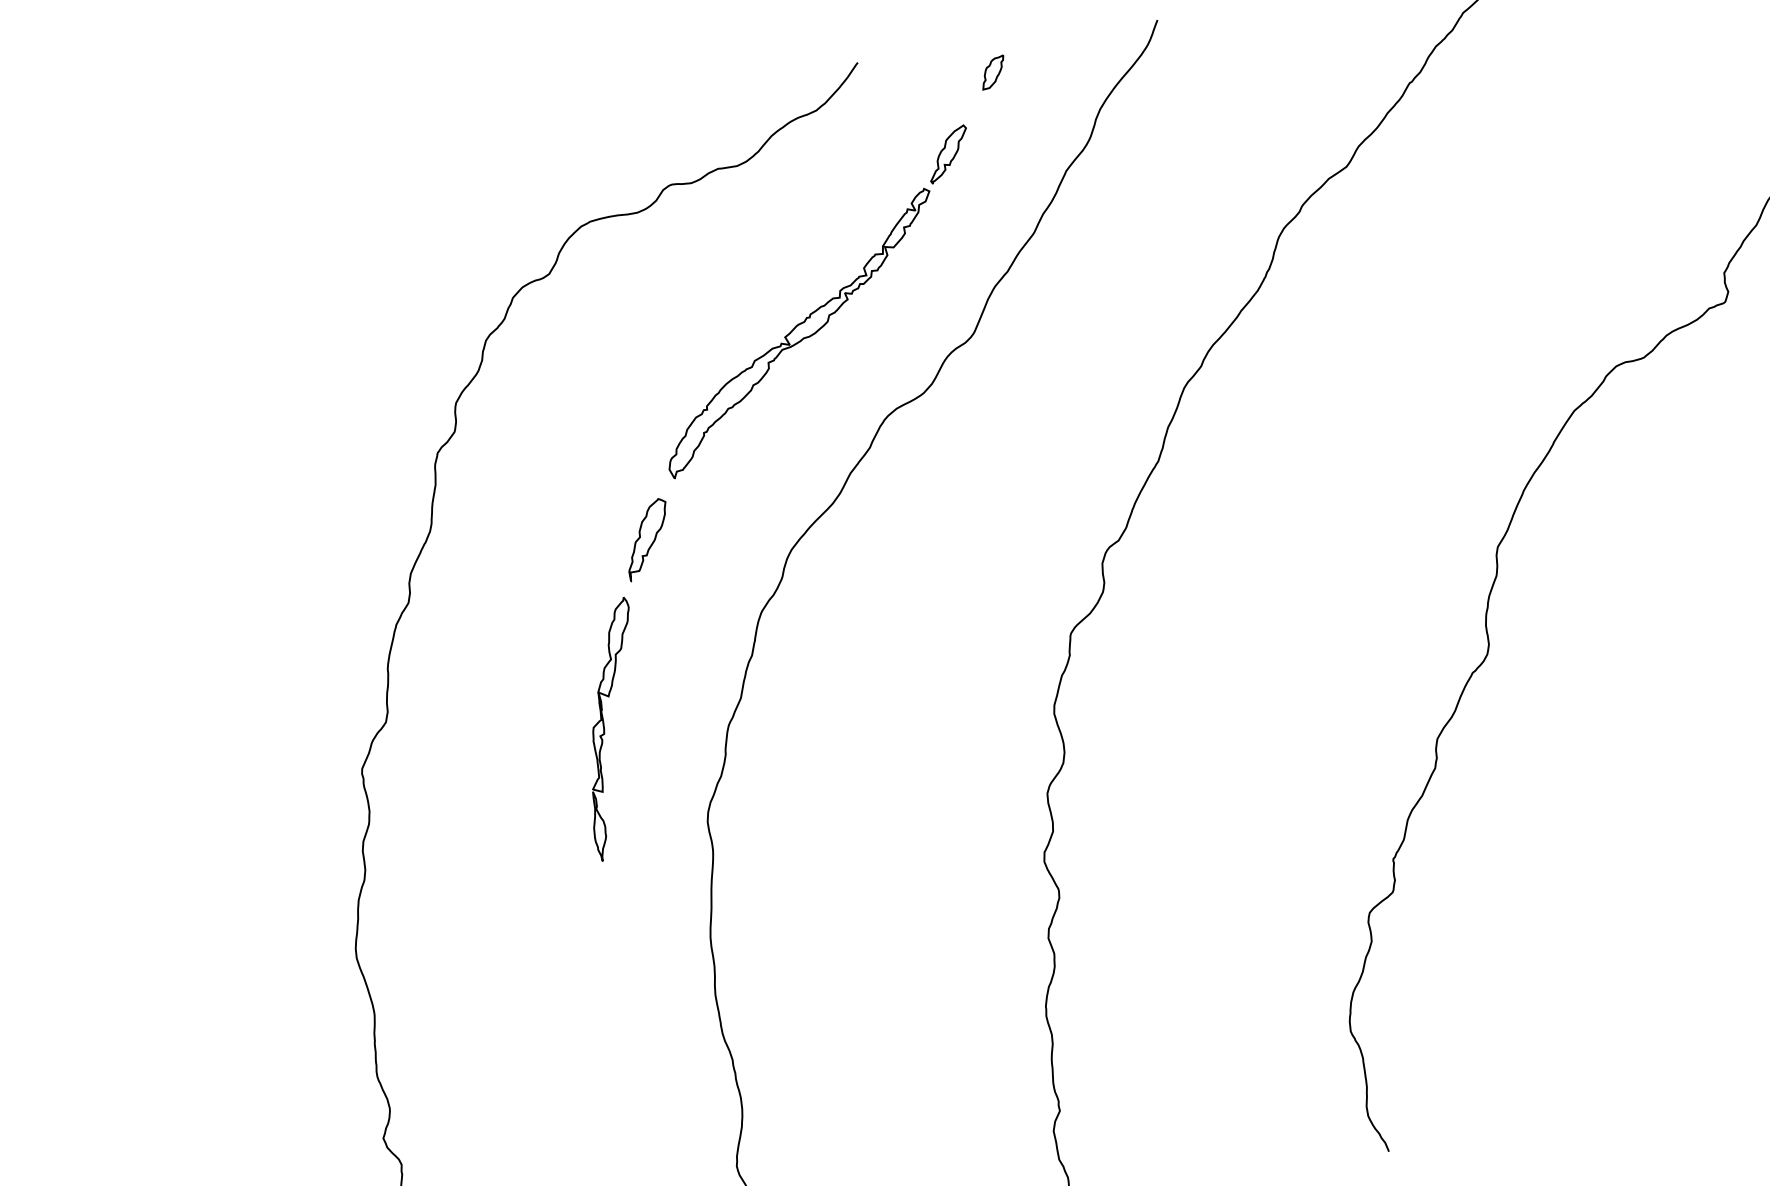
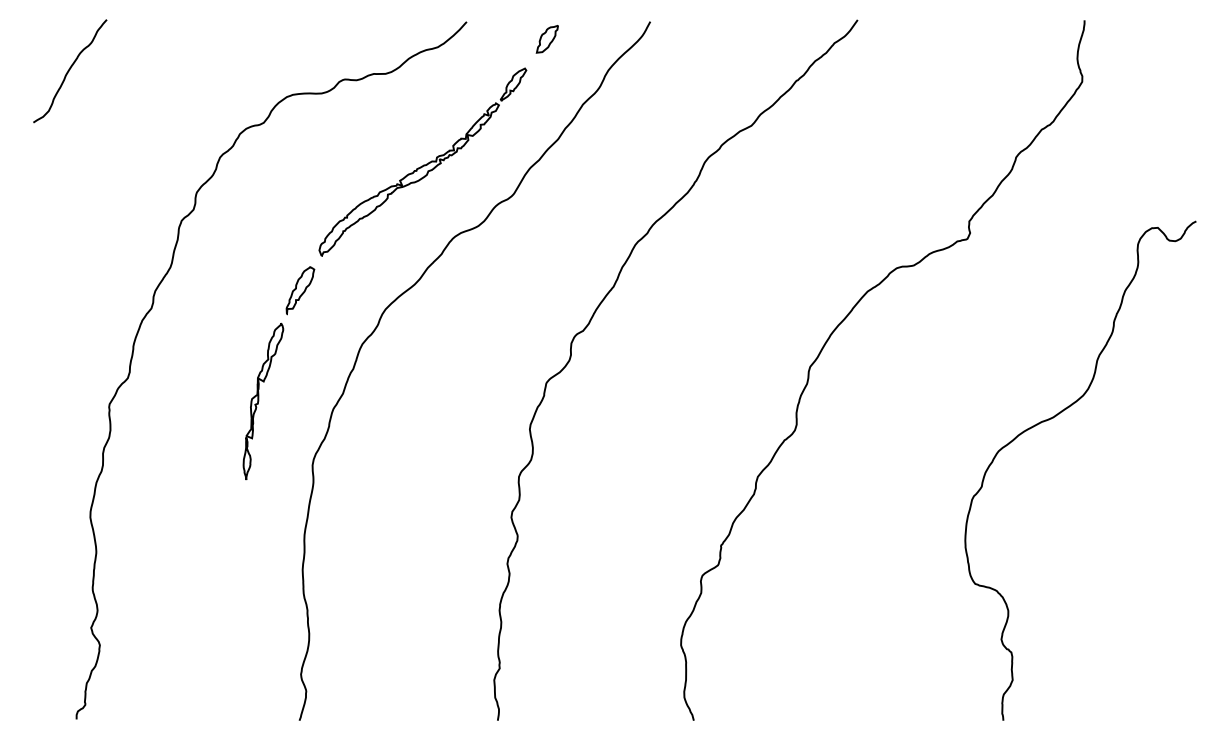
part: (991, 73) -> (546, 39), size x1.43
curve: (220, 234) -> (69, 71), added

